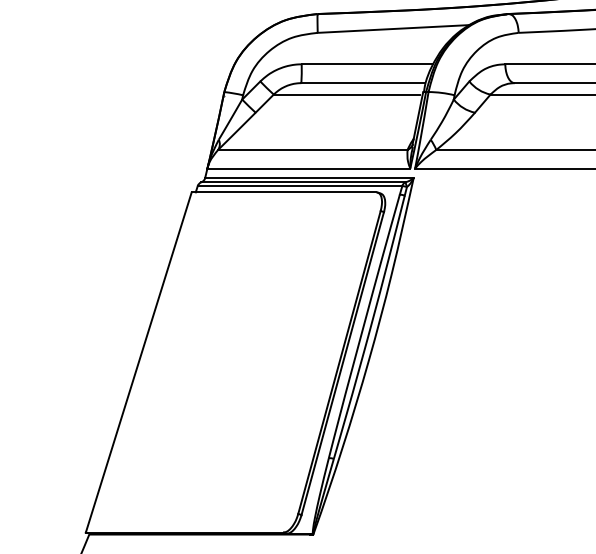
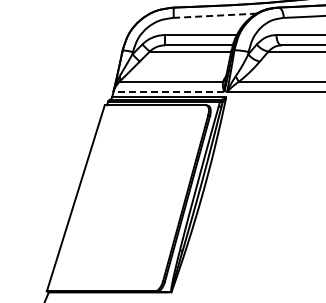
line: (393, 28) -> (215, 15), solid -> dashed
line: (308, 169) -> (168, 92), solid -> dashed

